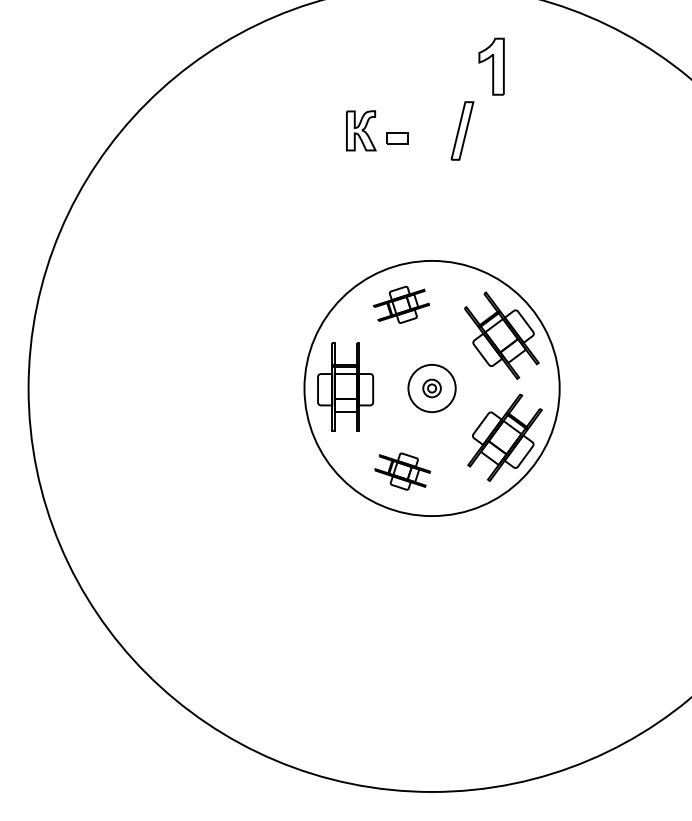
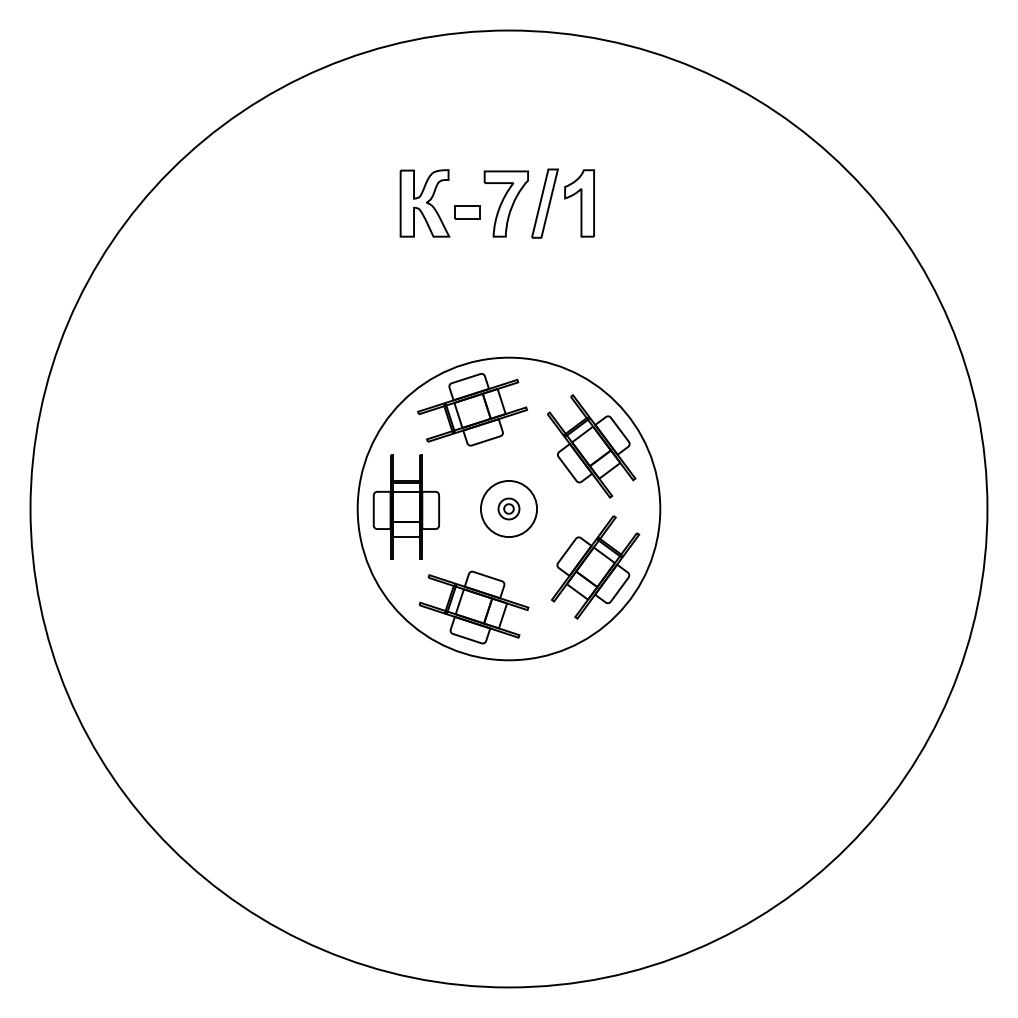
part: (491, 66) -> (579, 203), moved
part: (360, 130) -> (424, 203), size x1.43
part: (429, 130) -> (505, 203), added
part: (401, 304) -> (472, 409), size x1.67
part: (402, 471) -> (473, 607), size x1.67

